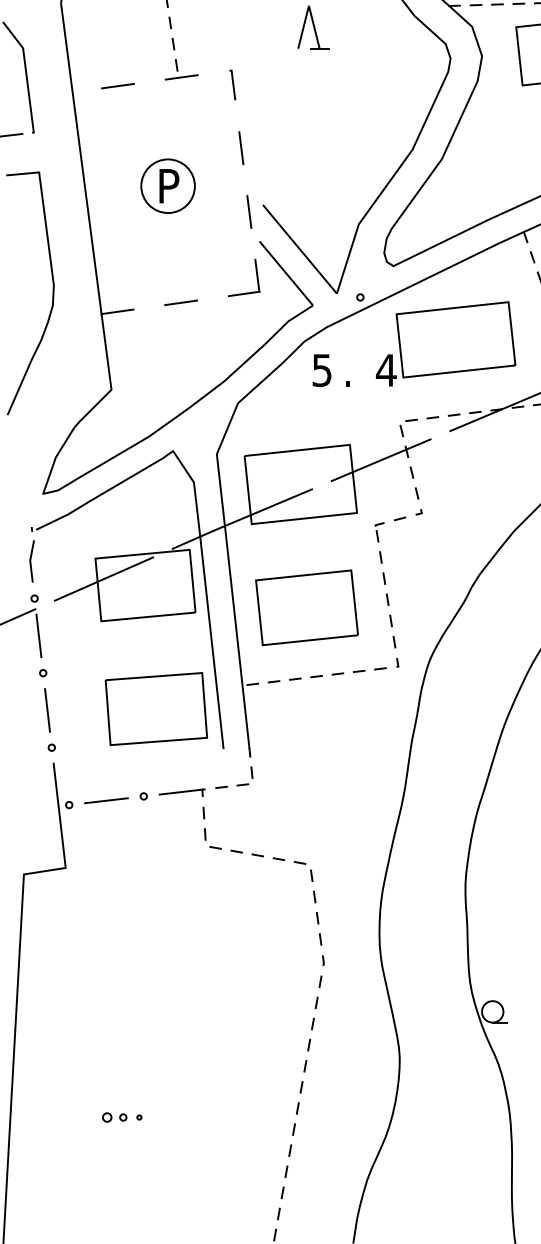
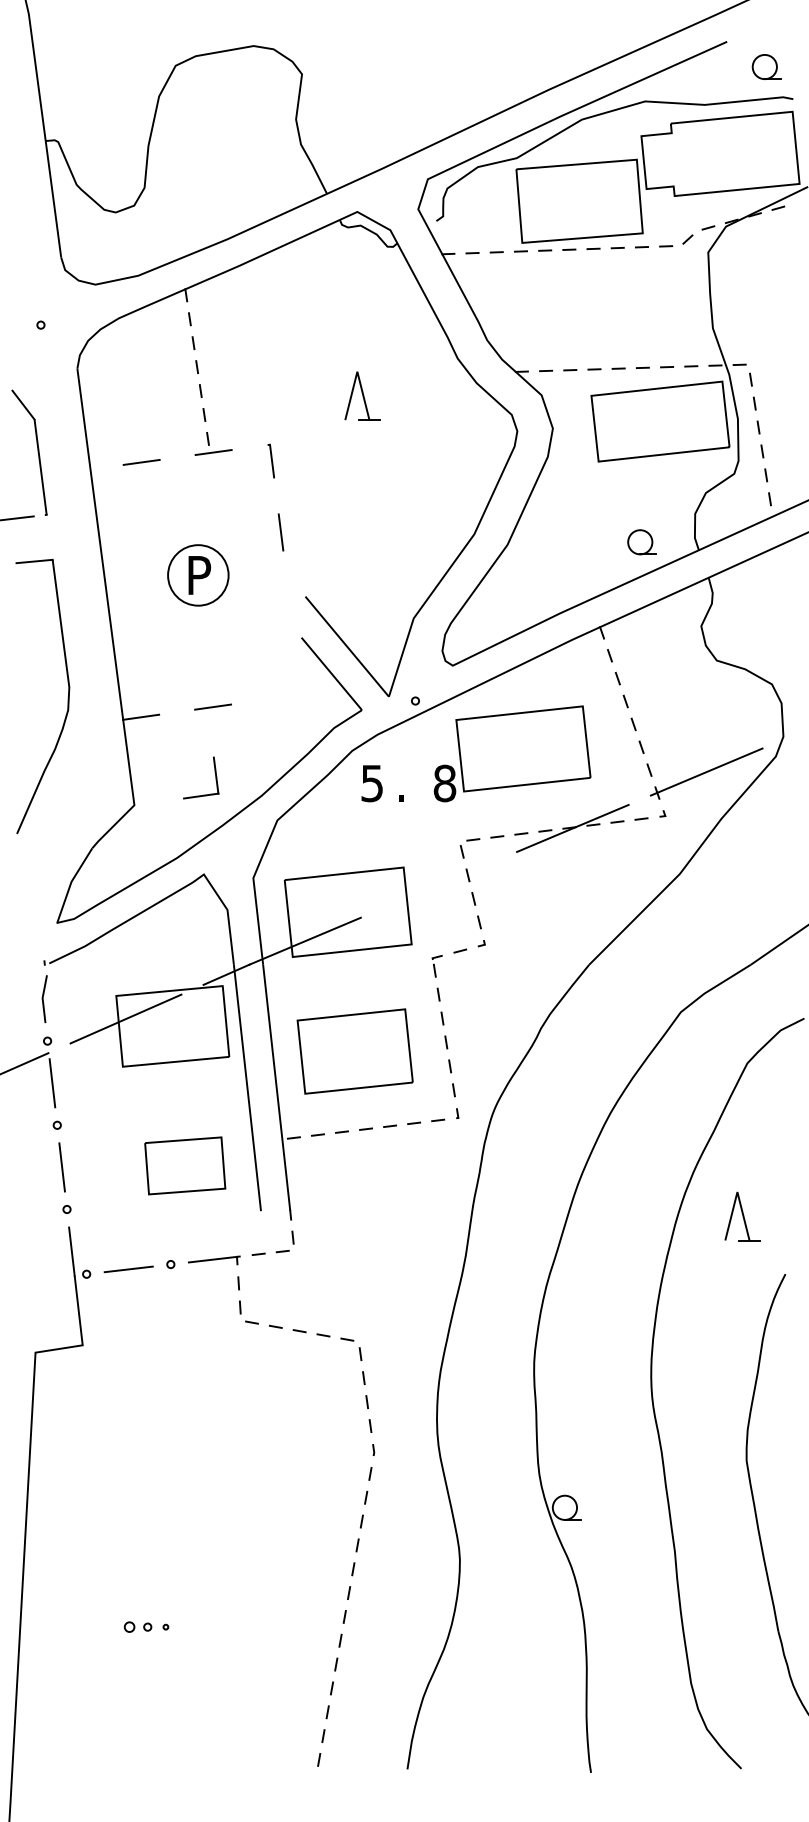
line: (248, 211) -> (289, 604), removed
part: (255, 273) -> (214, 772), moved
text: (386, 370) -> (444, 783), 4 -> 8
line: (380, 459) -> (438, 884), removed
part: (156, 708) -> (185, 1165), size x0.7

